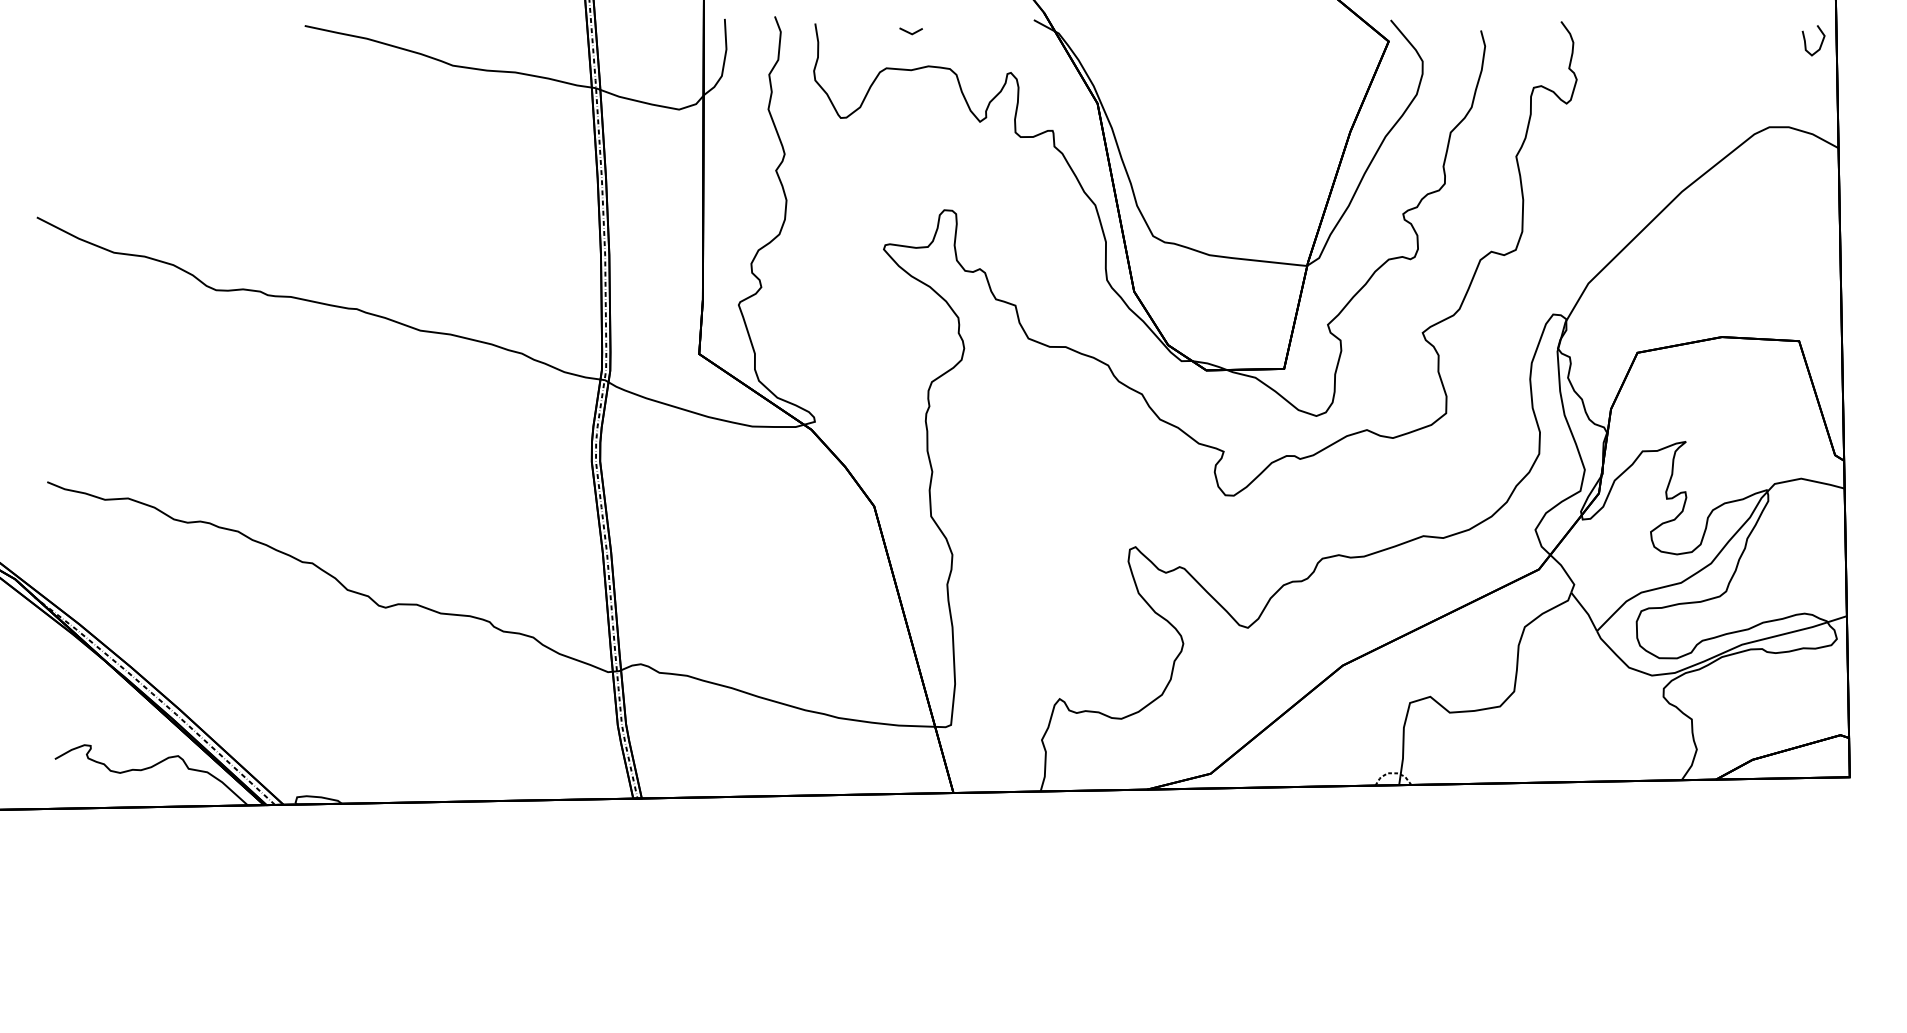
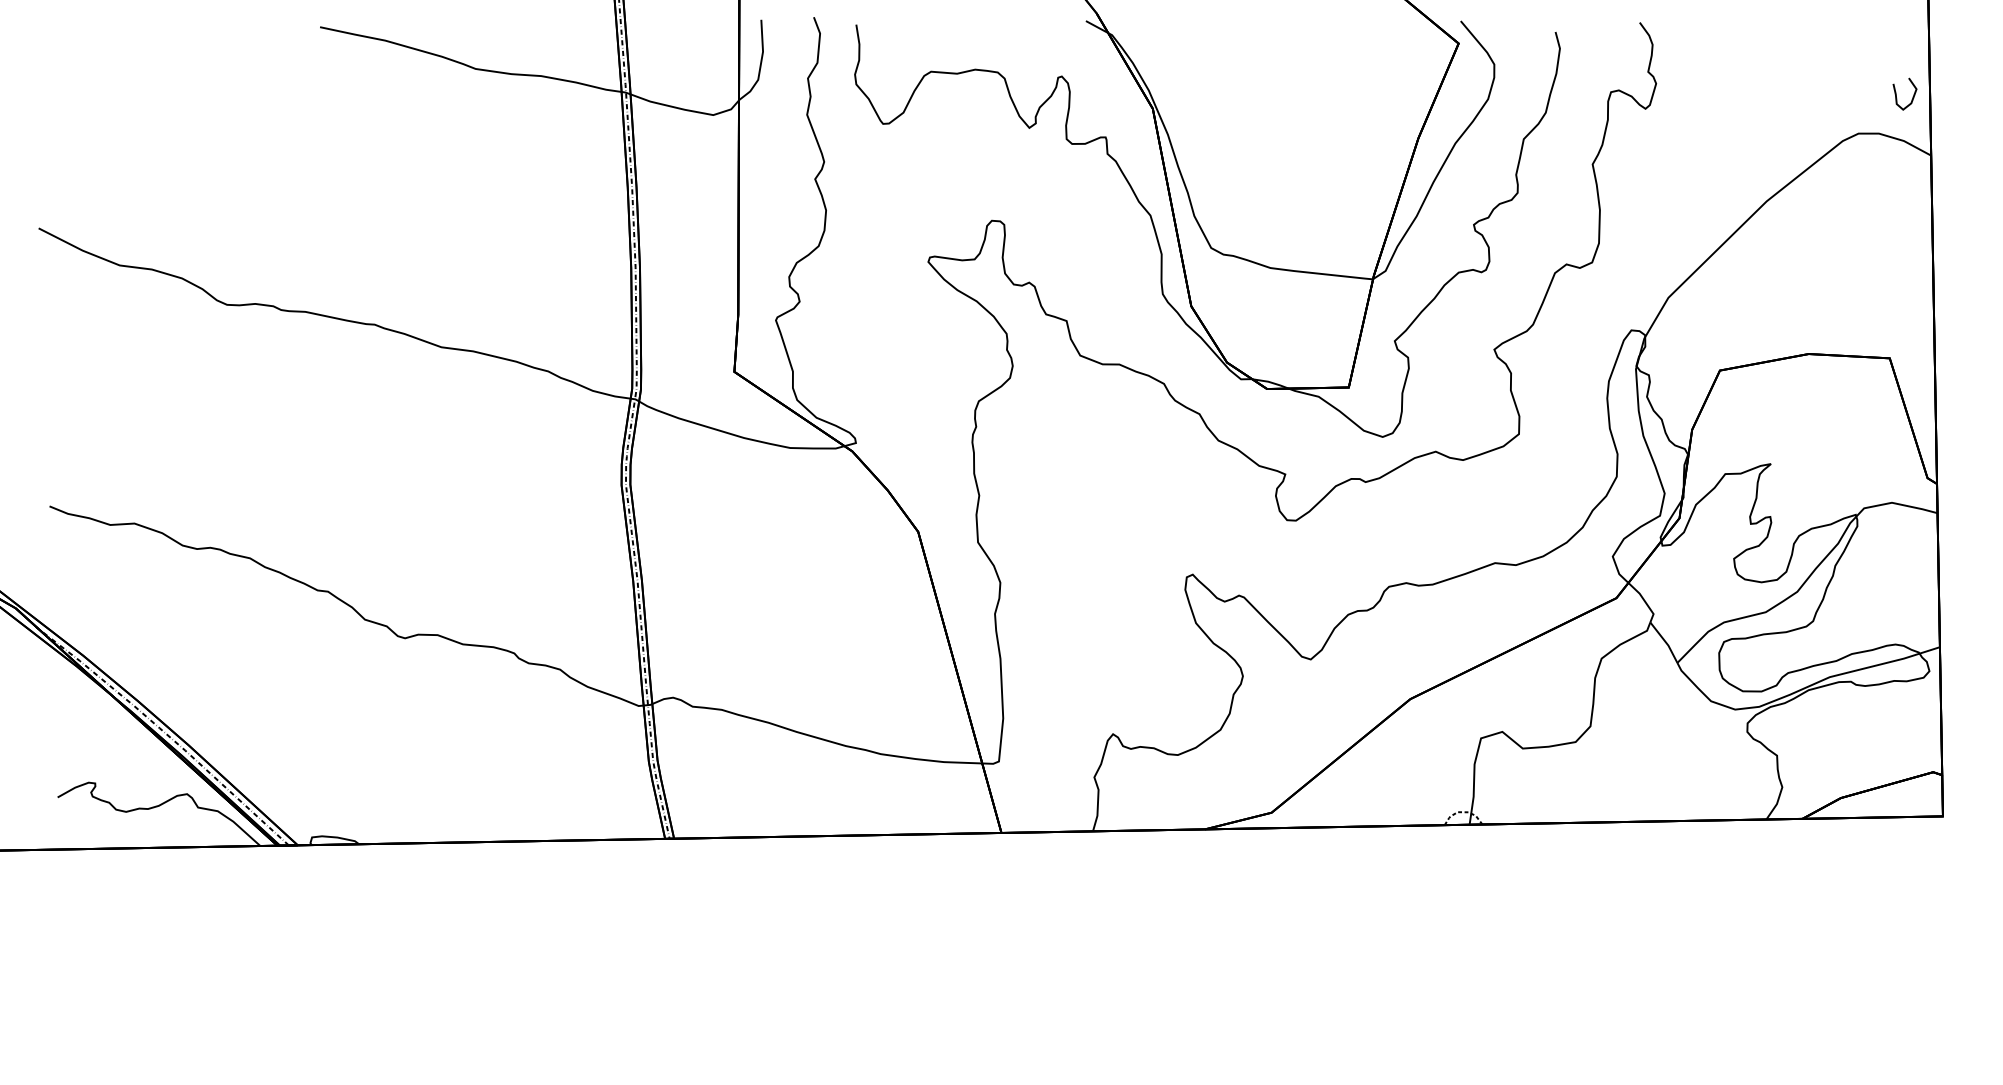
line: (910, 32) -> (956, 34), removed
curve: (1806, 43) -> (1897, 97), moved

